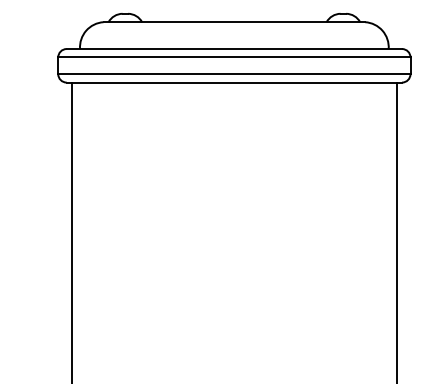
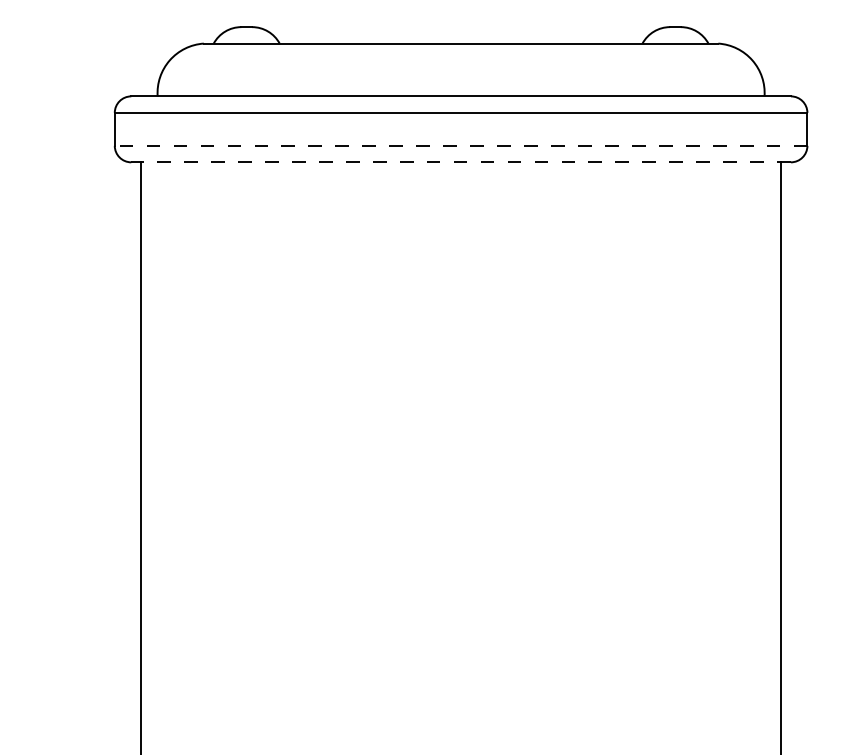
line: (233, 74) -> (459, 146), solid -> dashed
line: (234, 82) -> (461, 162), solid -> dashed

